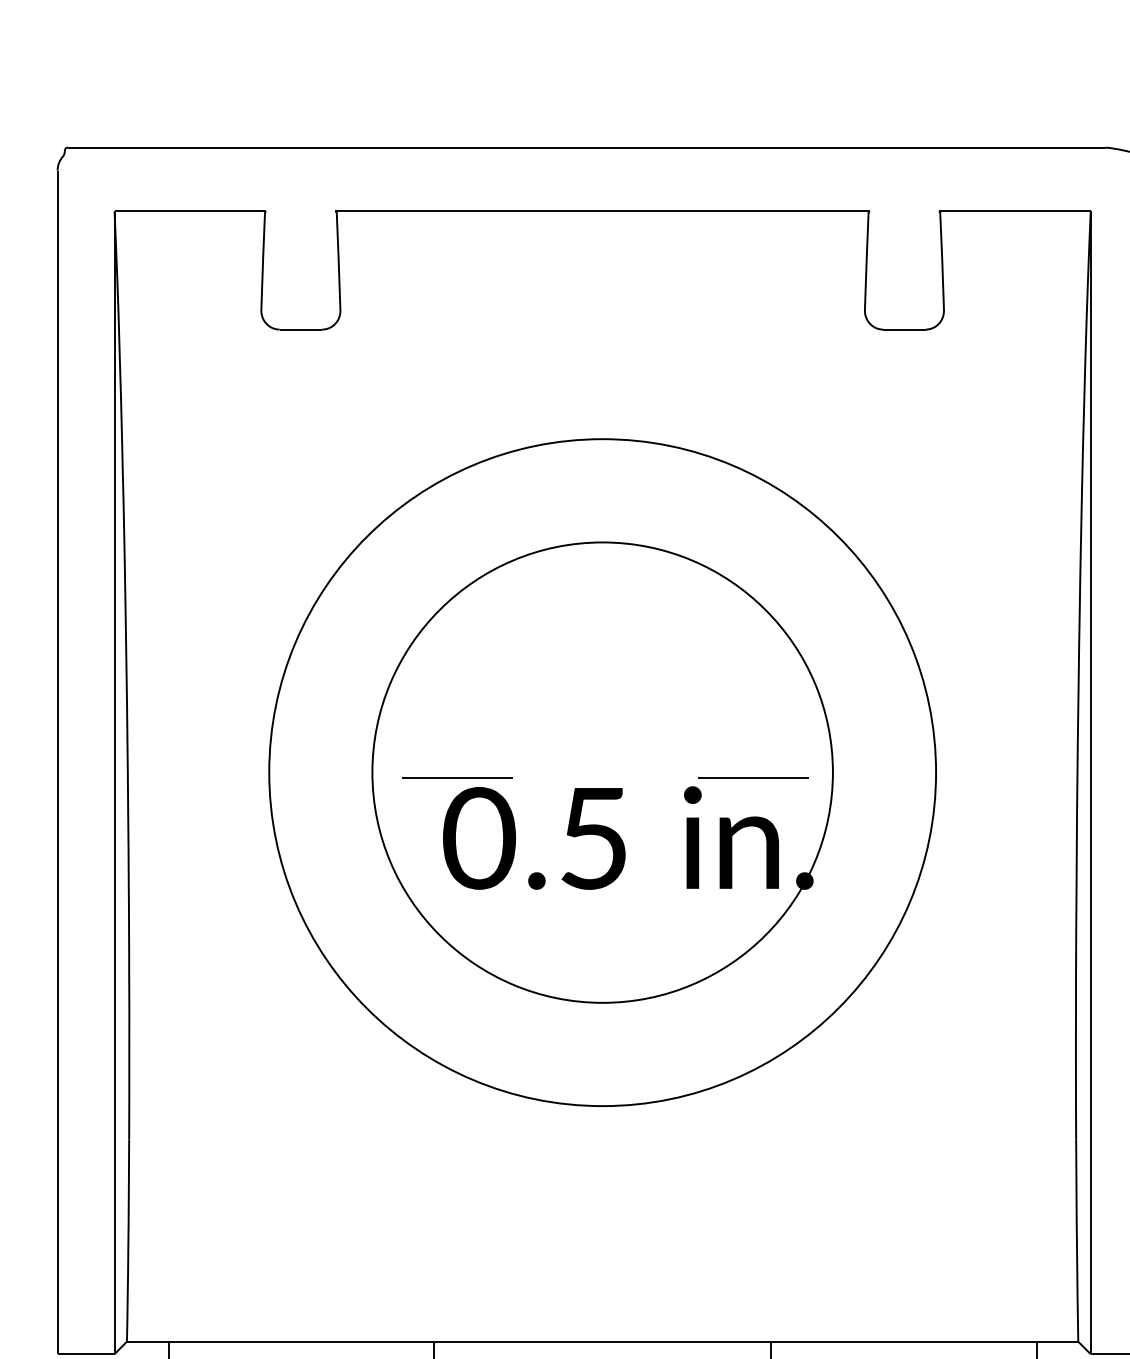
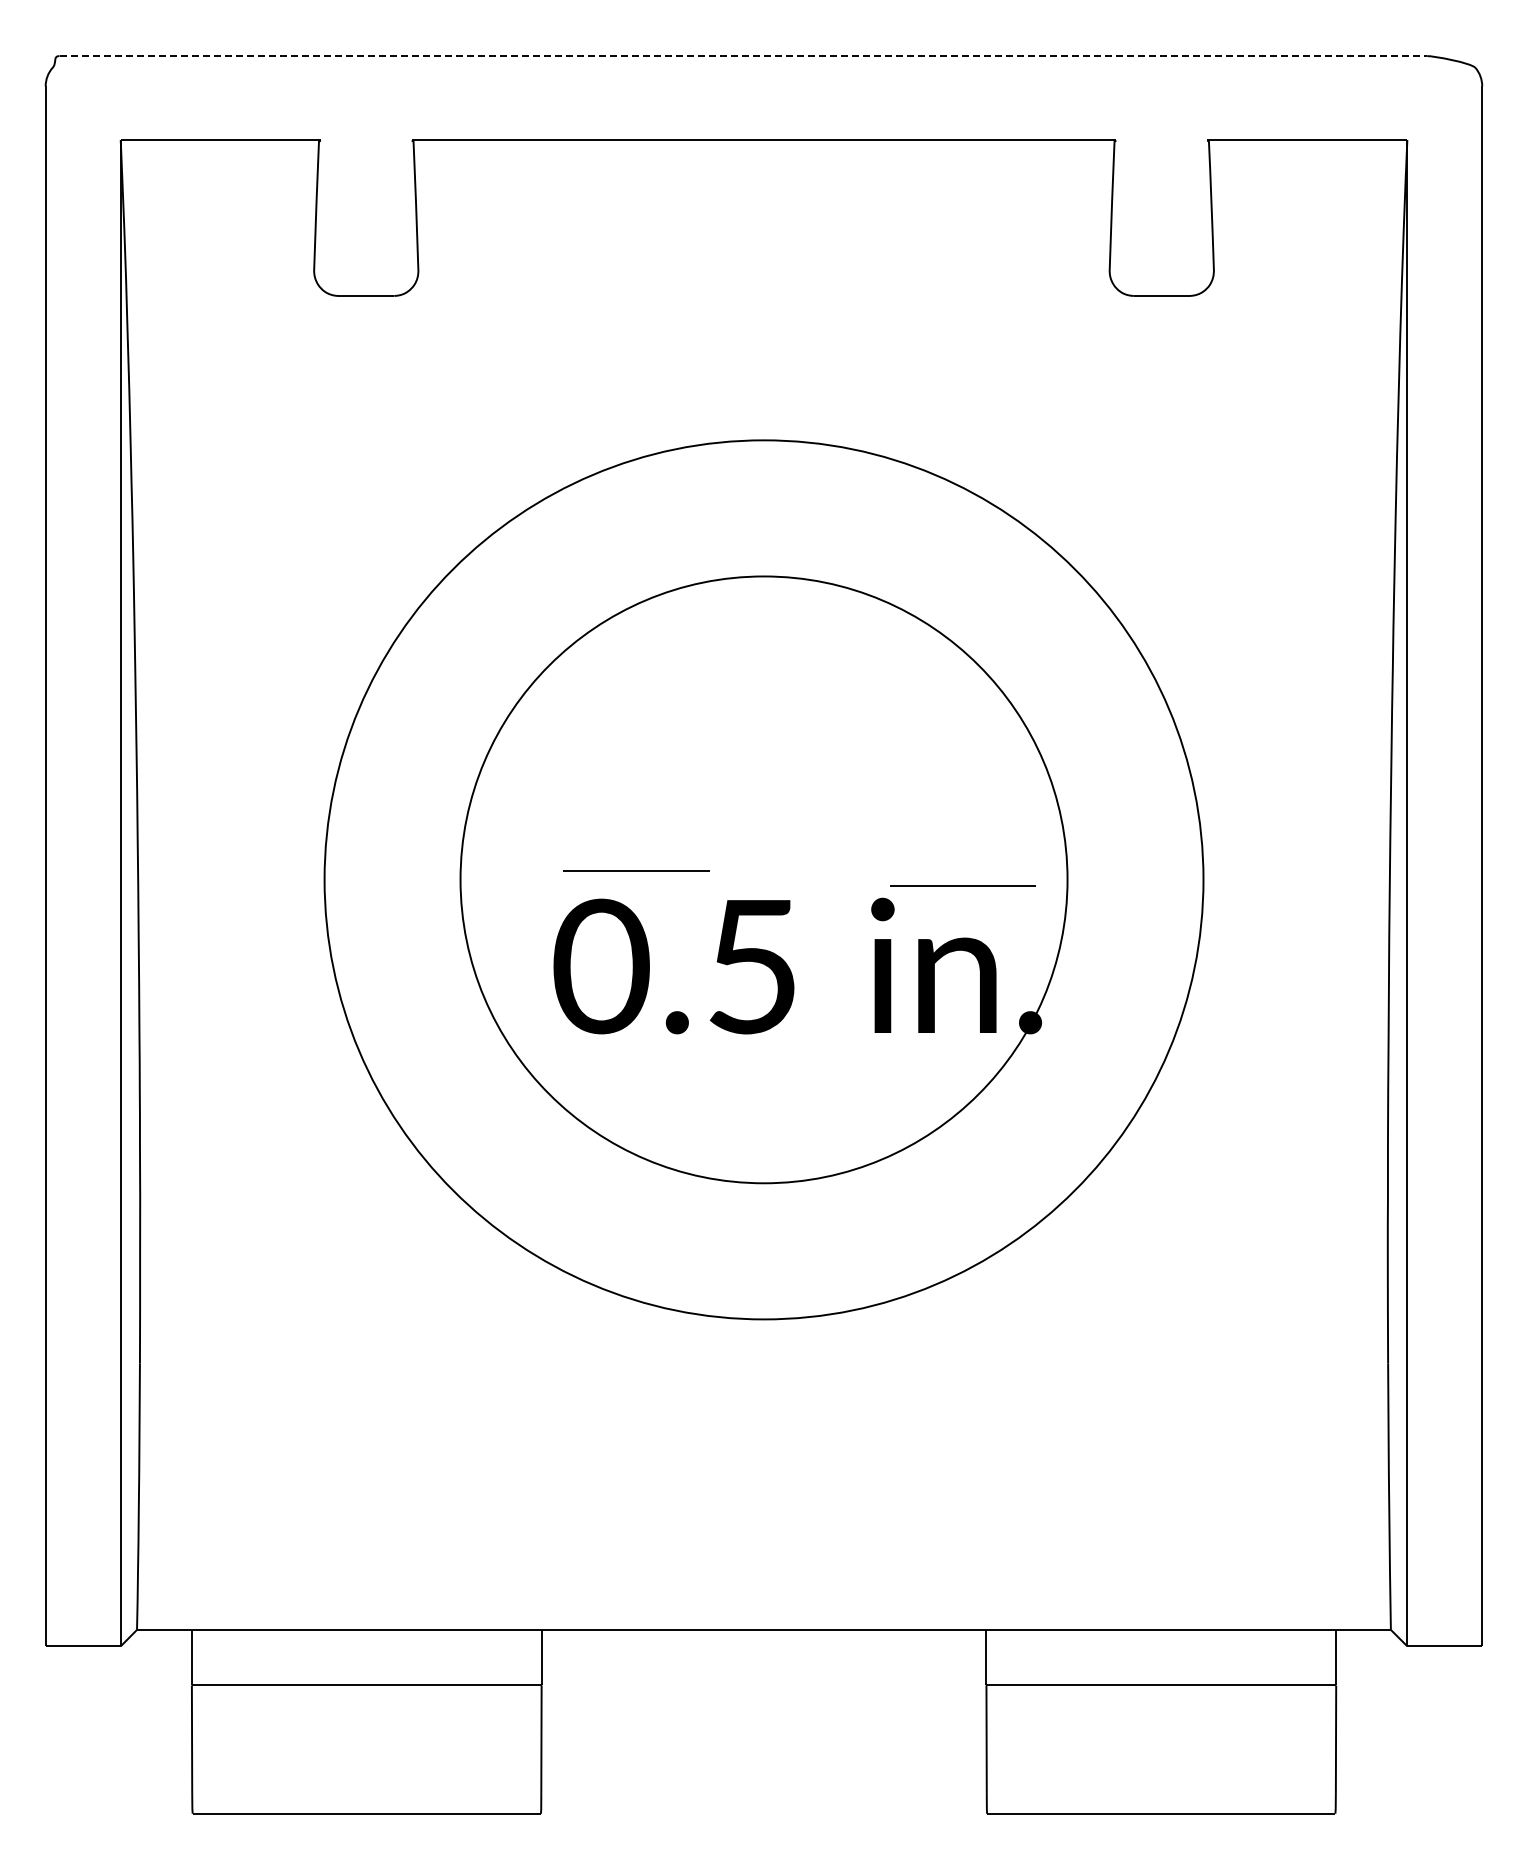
line: (587, 147) -> (743, 56), solid -> dashed
line: (457, 776) -> (636, 870), moved

